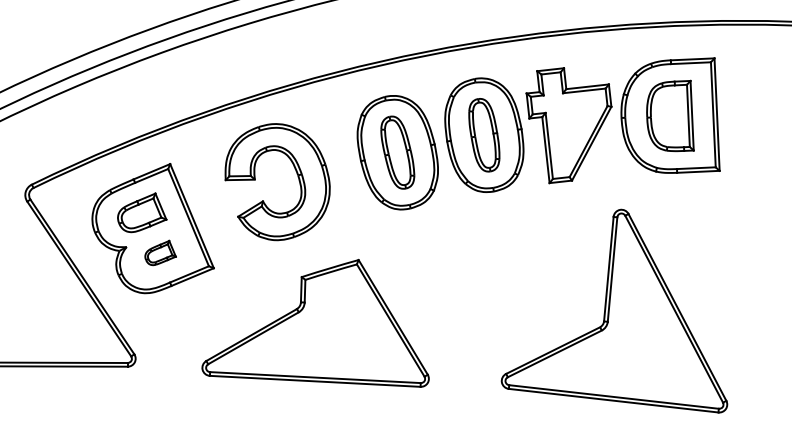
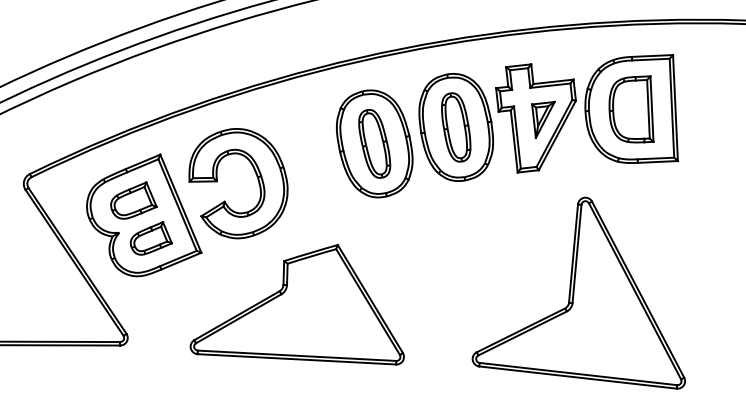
part: (576, 126) -> (543, 119), added
part: (295, 172) -> (255, 174), moved
part: (159, 253) -> (150, 238), size x1.43

